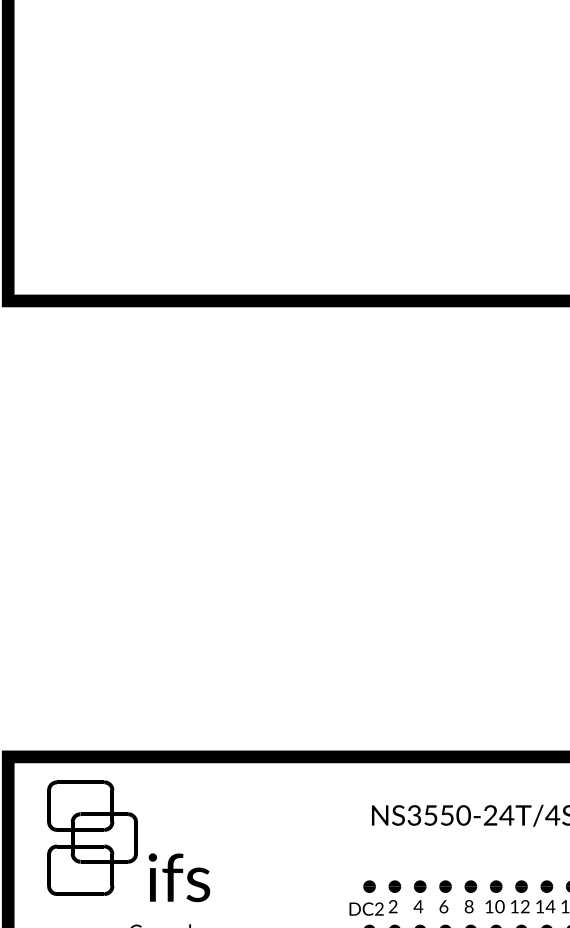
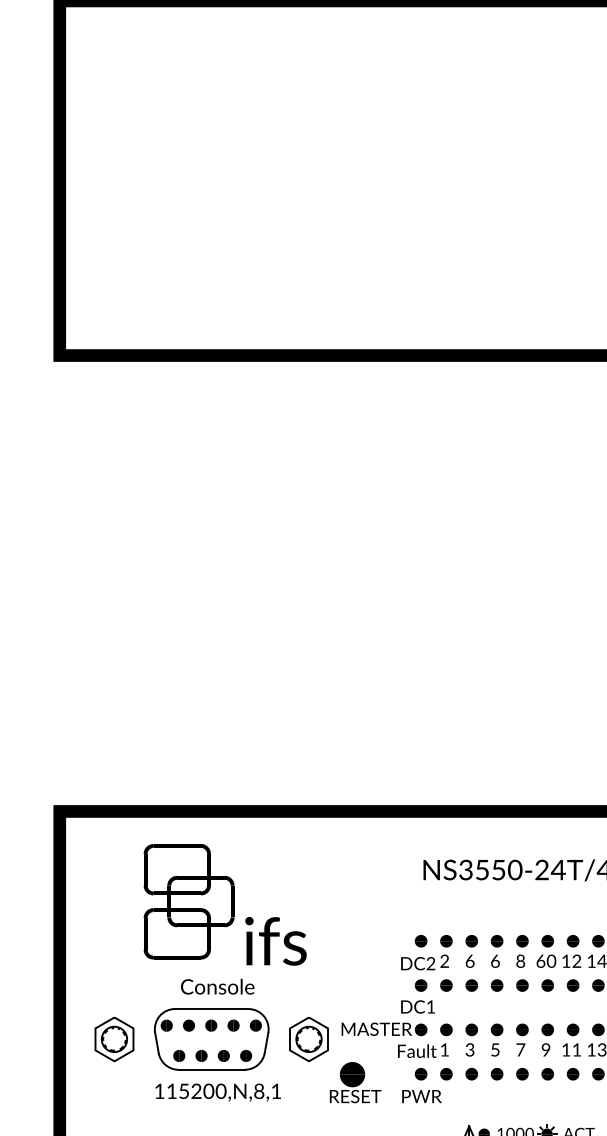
part: (127, 840) -> (224, 904), moved
text: (488, 905) -> (540, 960), 10 -> 60
text: (417, 906) -> (469, 961), 4 -> 6

